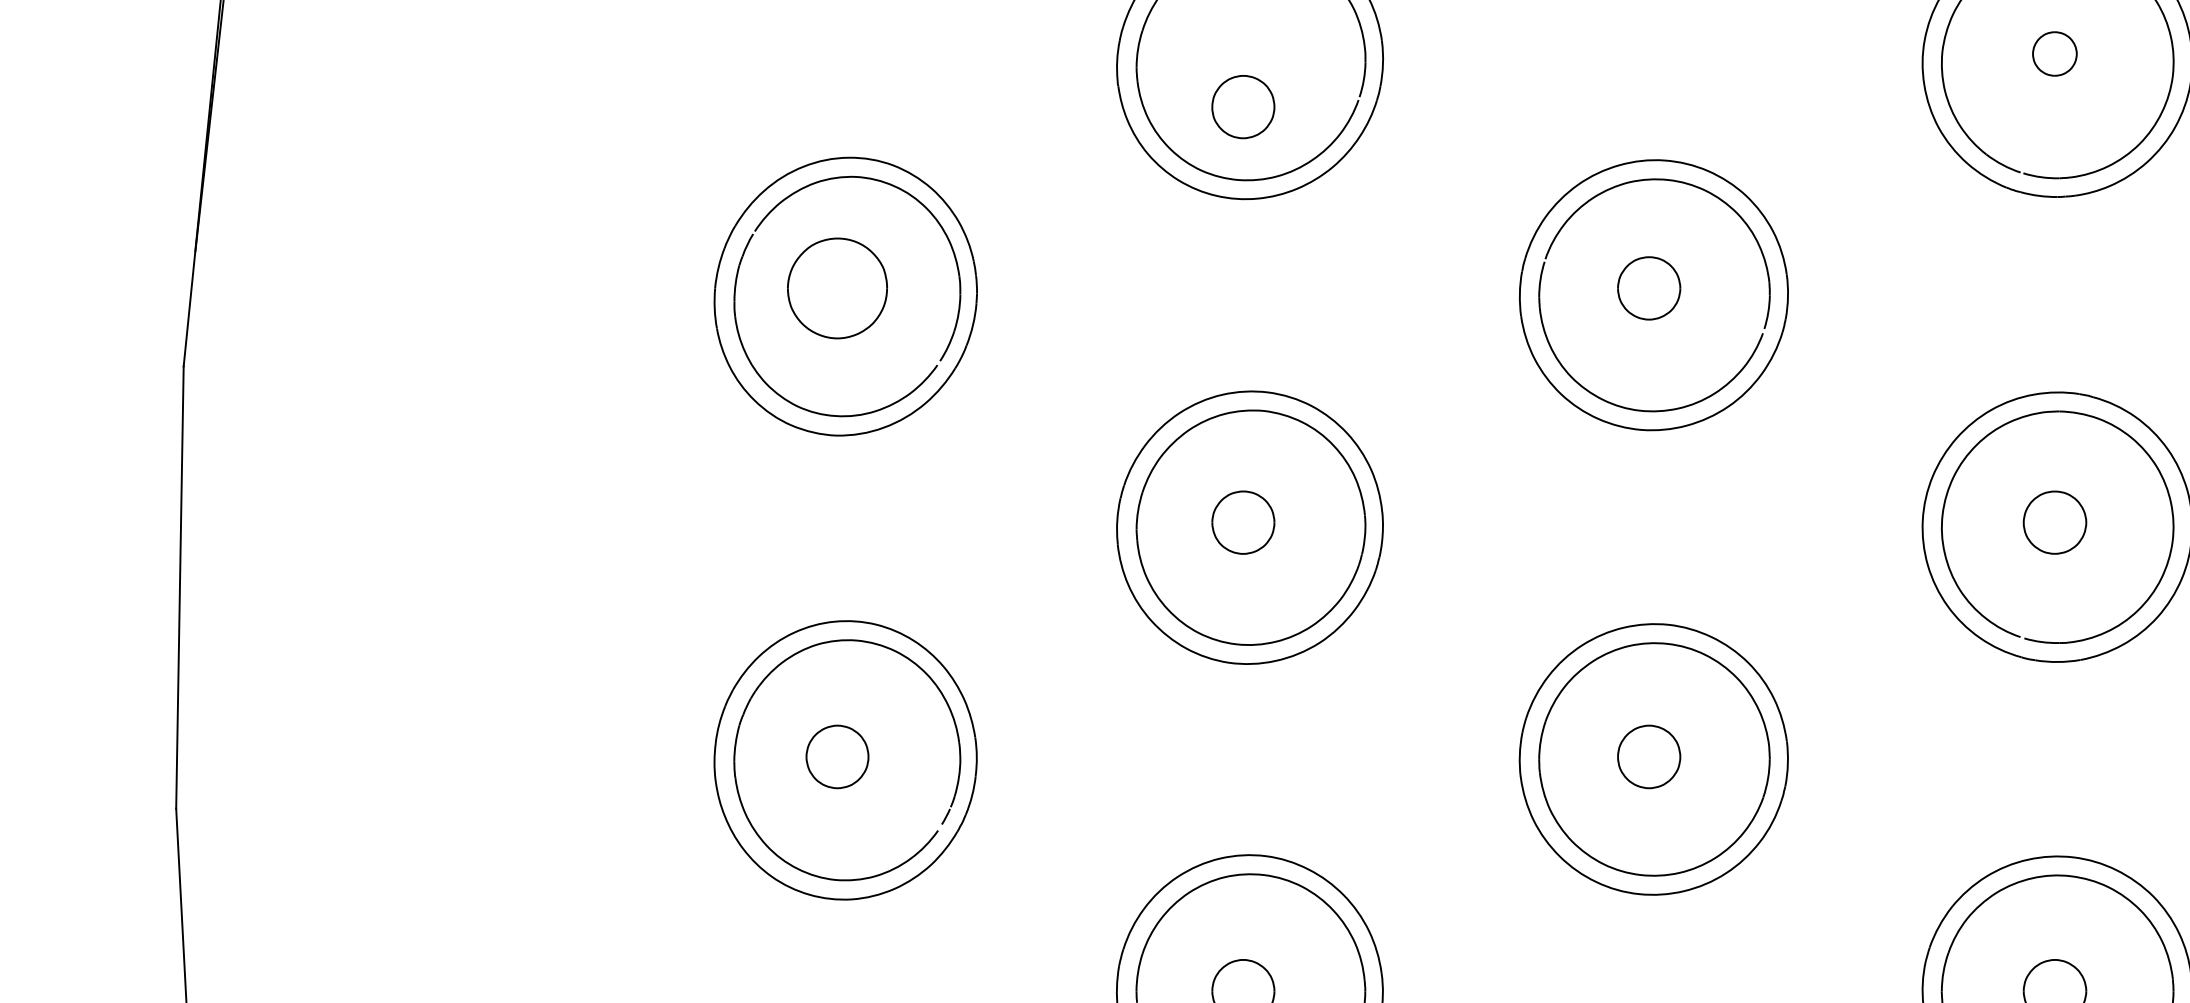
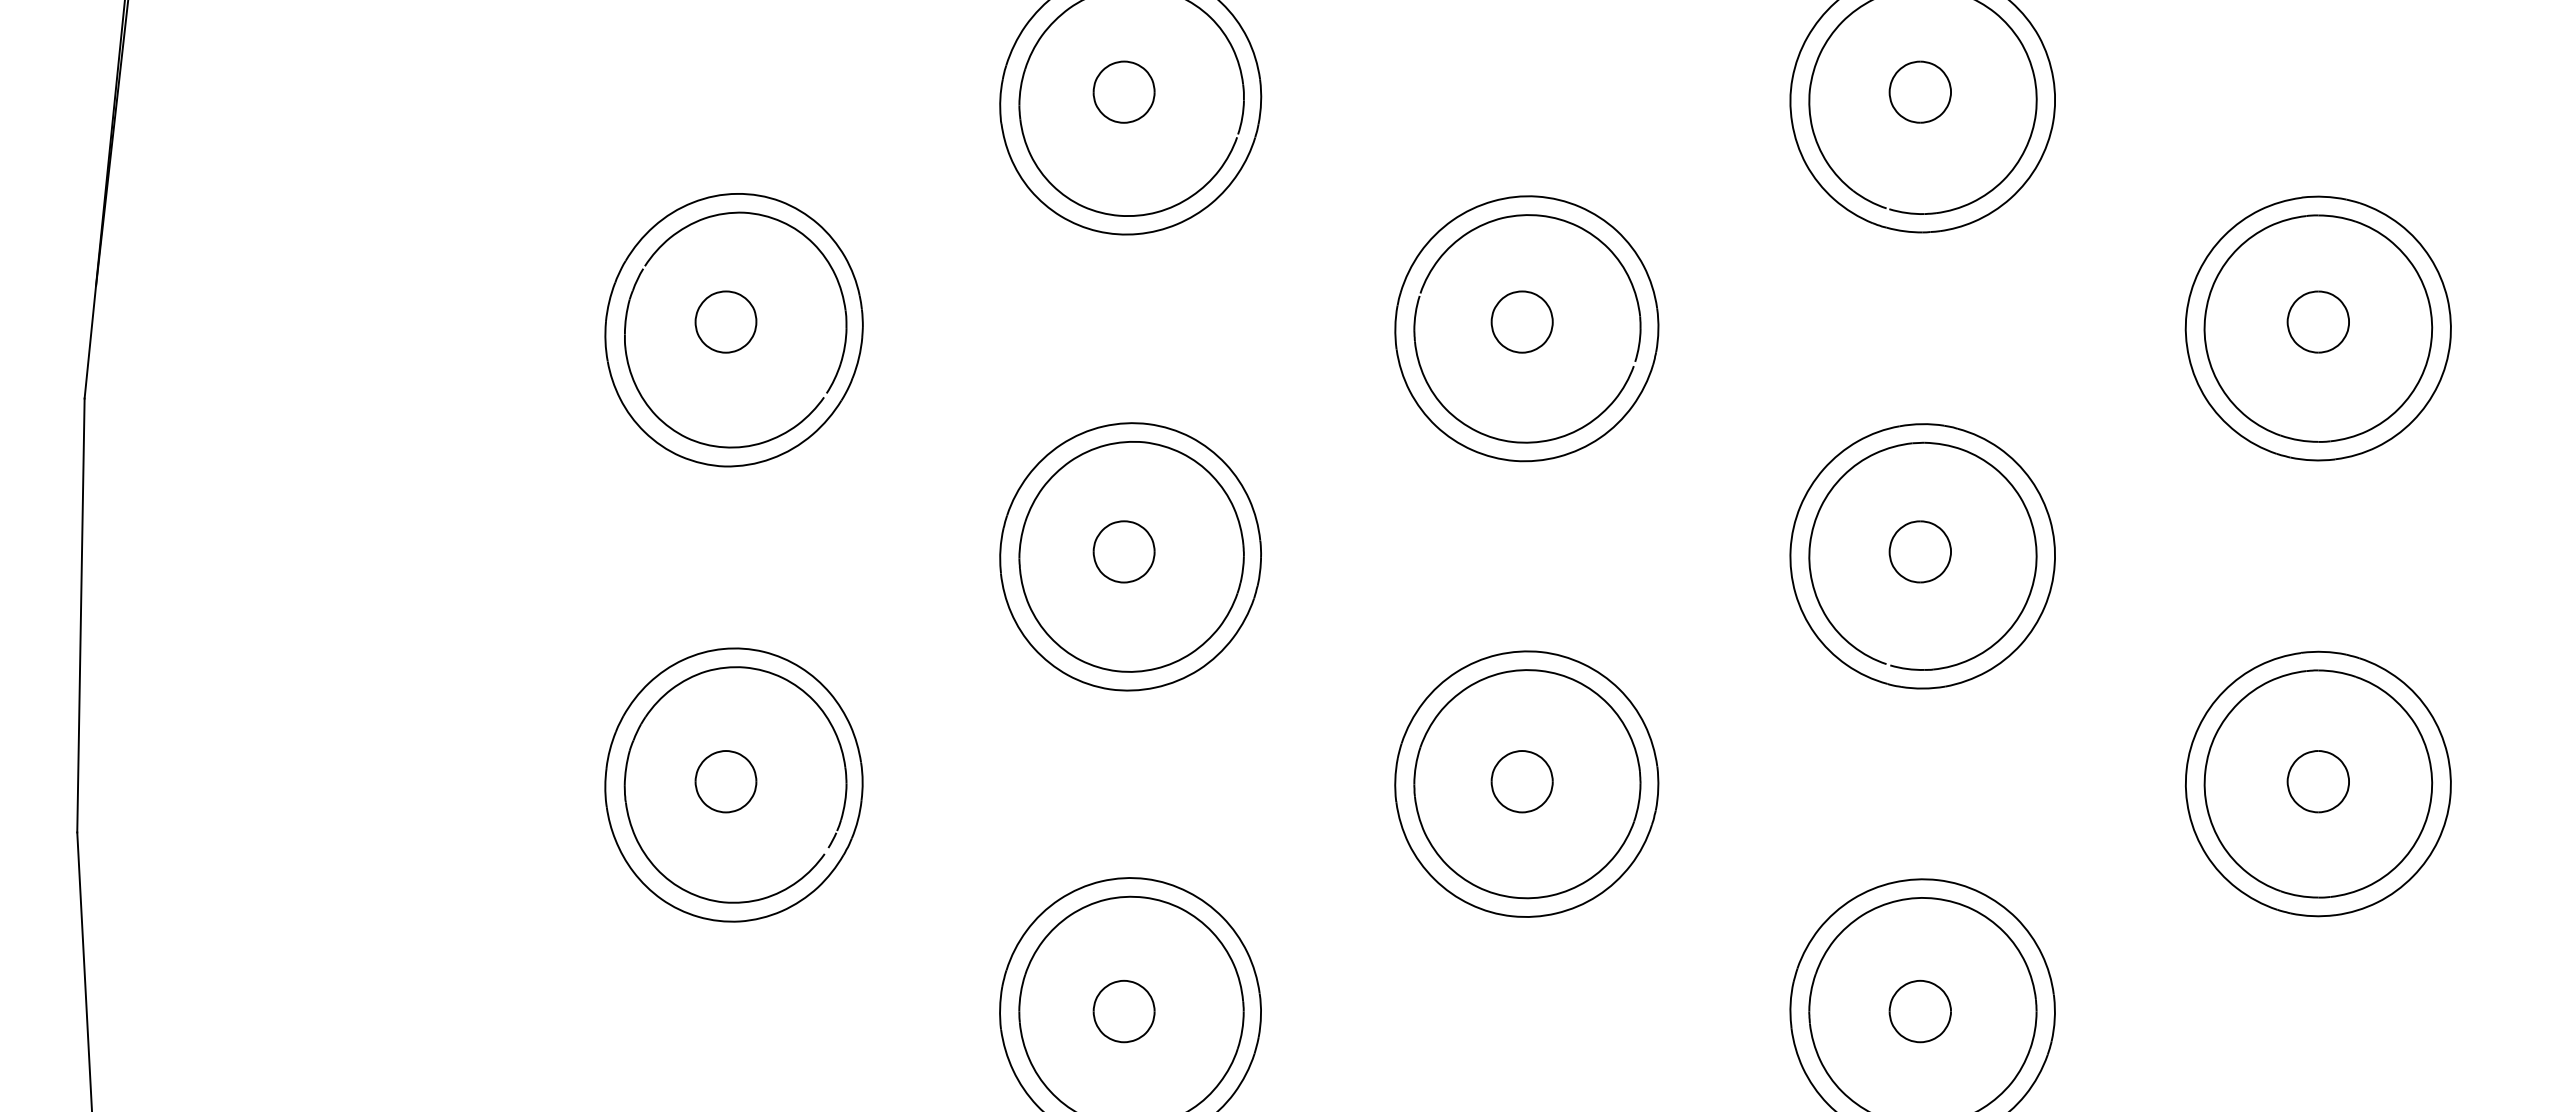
part: (2054, 53) -> (1919, 91), size x1.43
part: (1242, 106) -> (1123, 91), moved
part: (837, 287) -> (725, 321), size x0.62

